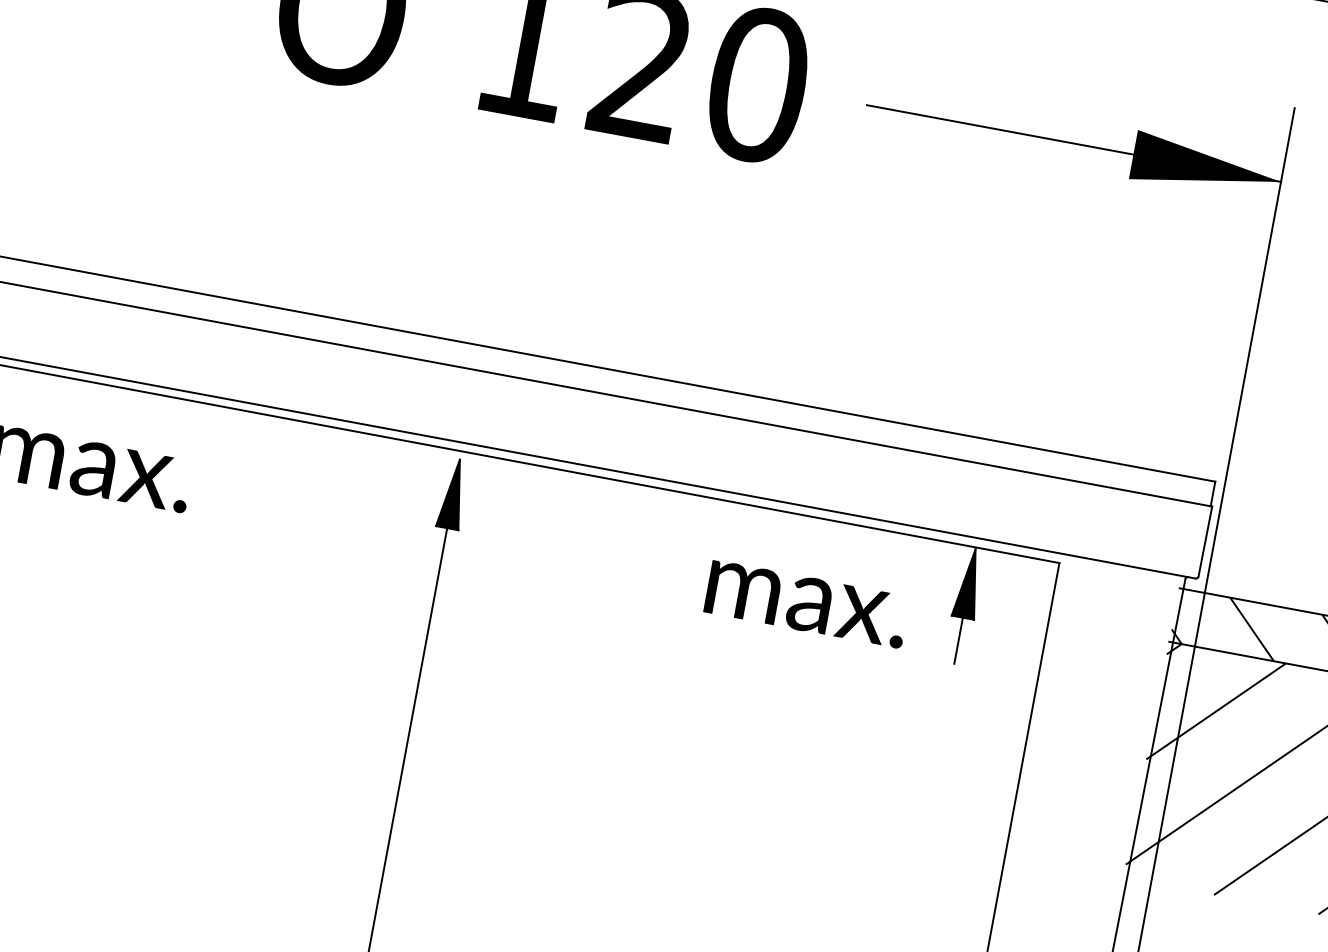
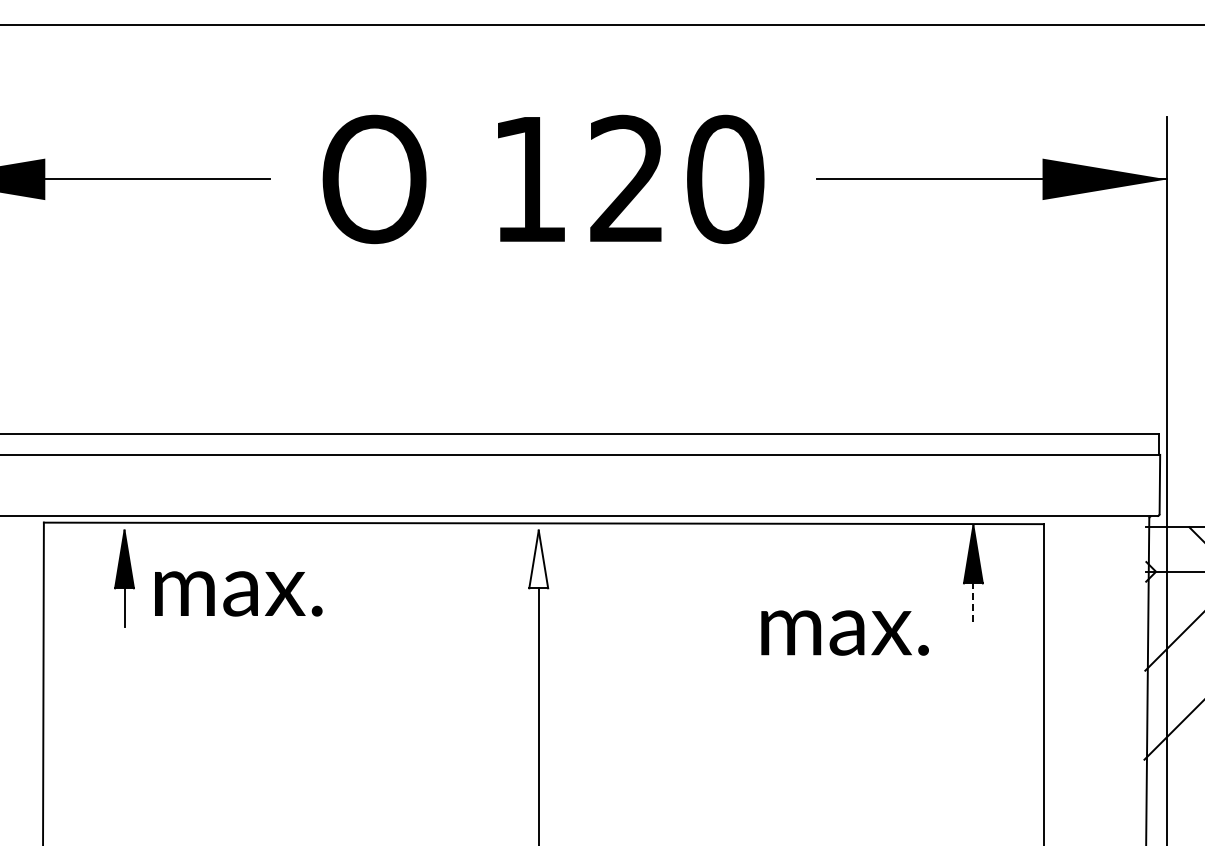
fill: (453, 493) -> (538, 559), removed
text: (806, 603) -> (844, 632), moved
line: (958, 640) -> (973, 602), solid -> dashed

